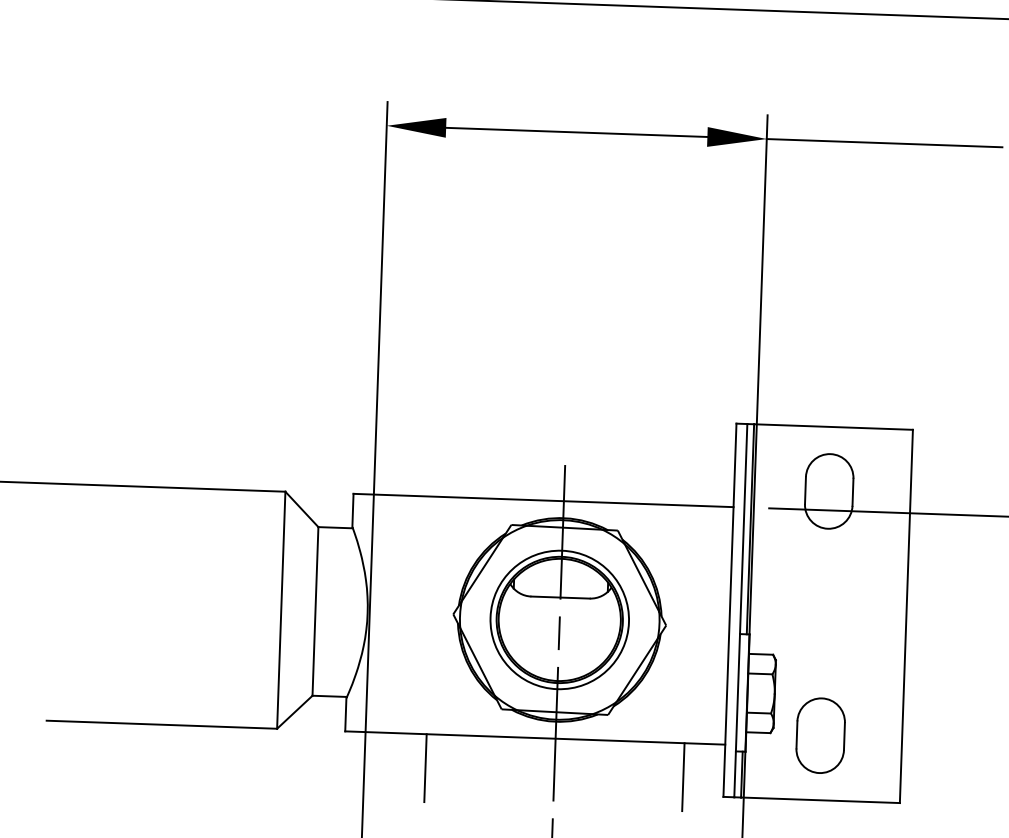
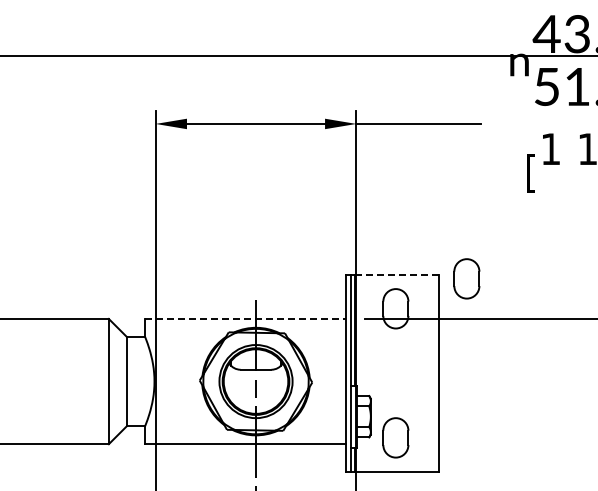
line: (832, 426) -> (396, 274), solid -> dashed
part: (964, 438) -> (466, 278), added
line: (544, 499) -> (245, 318), solid -> dashed
line: (424, 768) -> (187, 462), removed
line: (683, 777) -> (324, 462), removed

